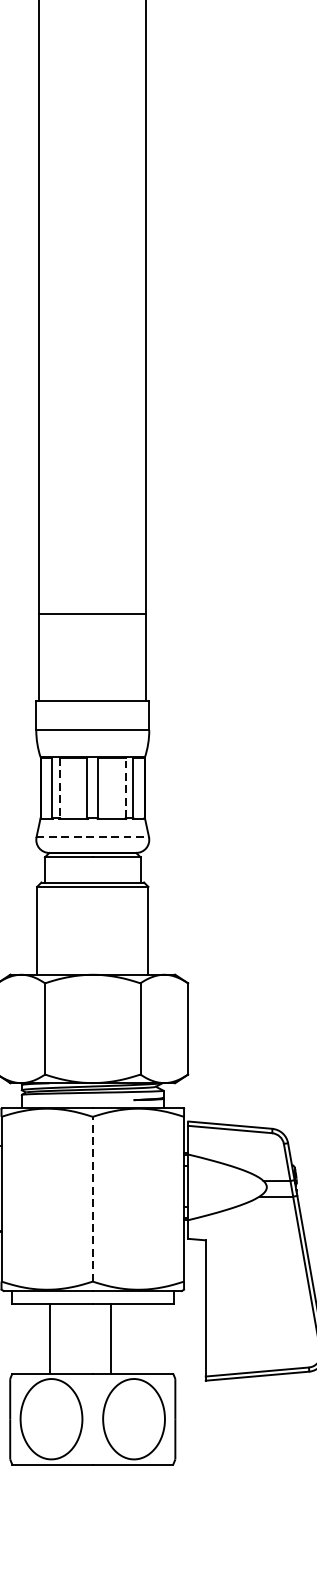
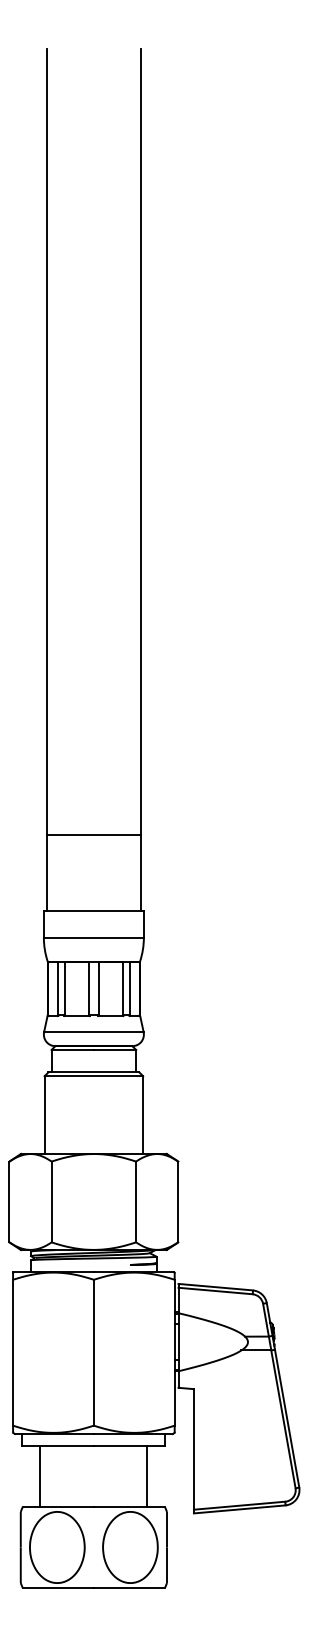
line: (59, 787) -> (64, 988), dashed -> solid
line: (125, 787) -> (122, 988), dashed -> solid
line: (92, 837) -> (93, 1032), dashed -> solid
line: (92, 1198) -> (93, 1352), dashed -> solid
line: (50, 1339) -> (40, 1476), moved
line: (111, 1339) -> (147, 1476), moved

